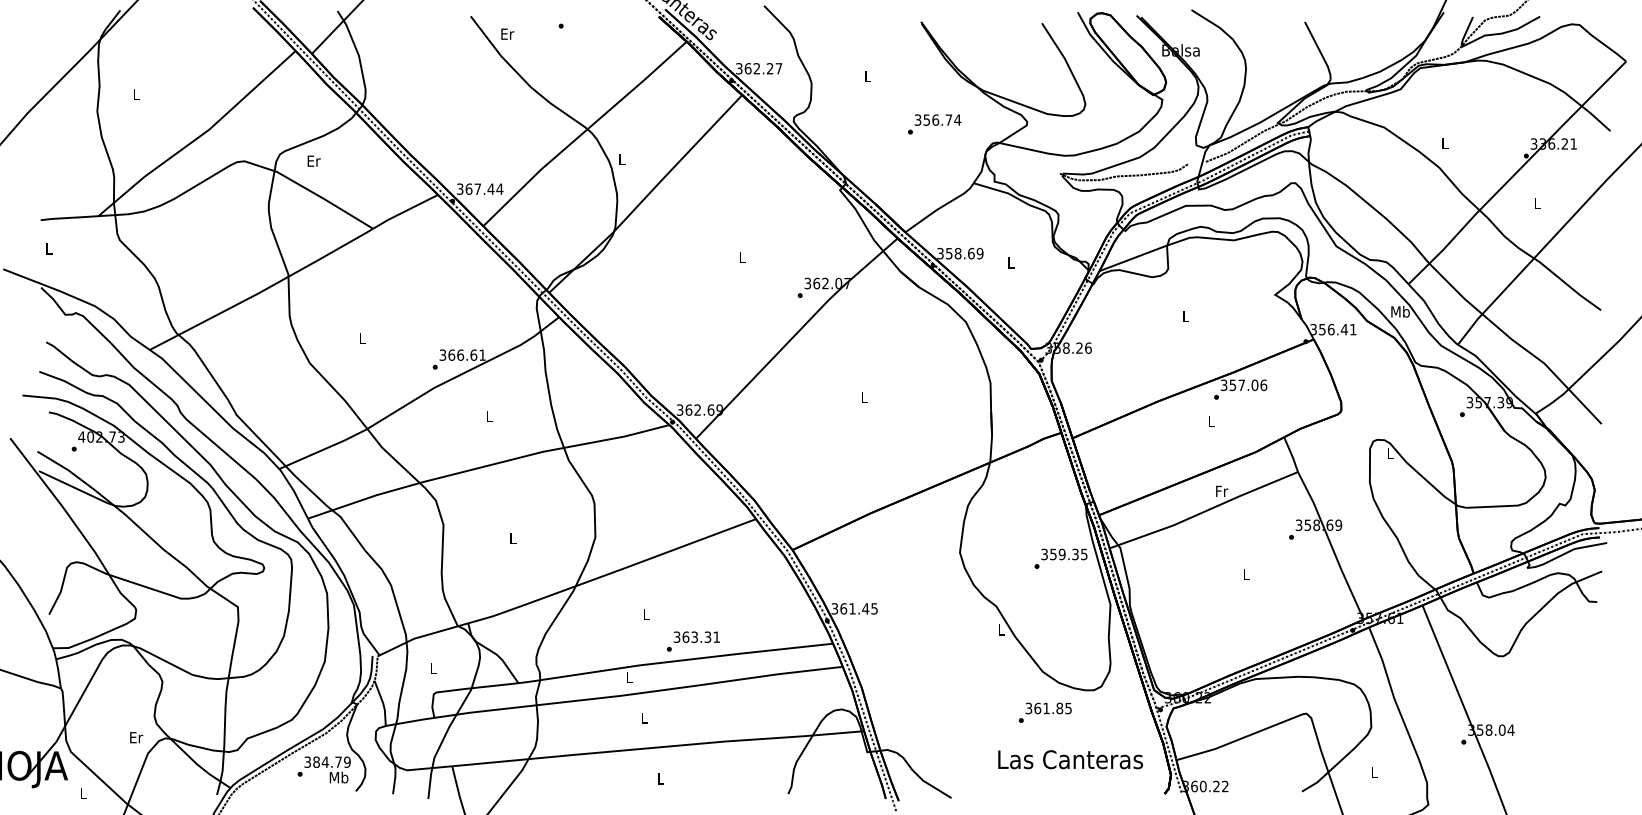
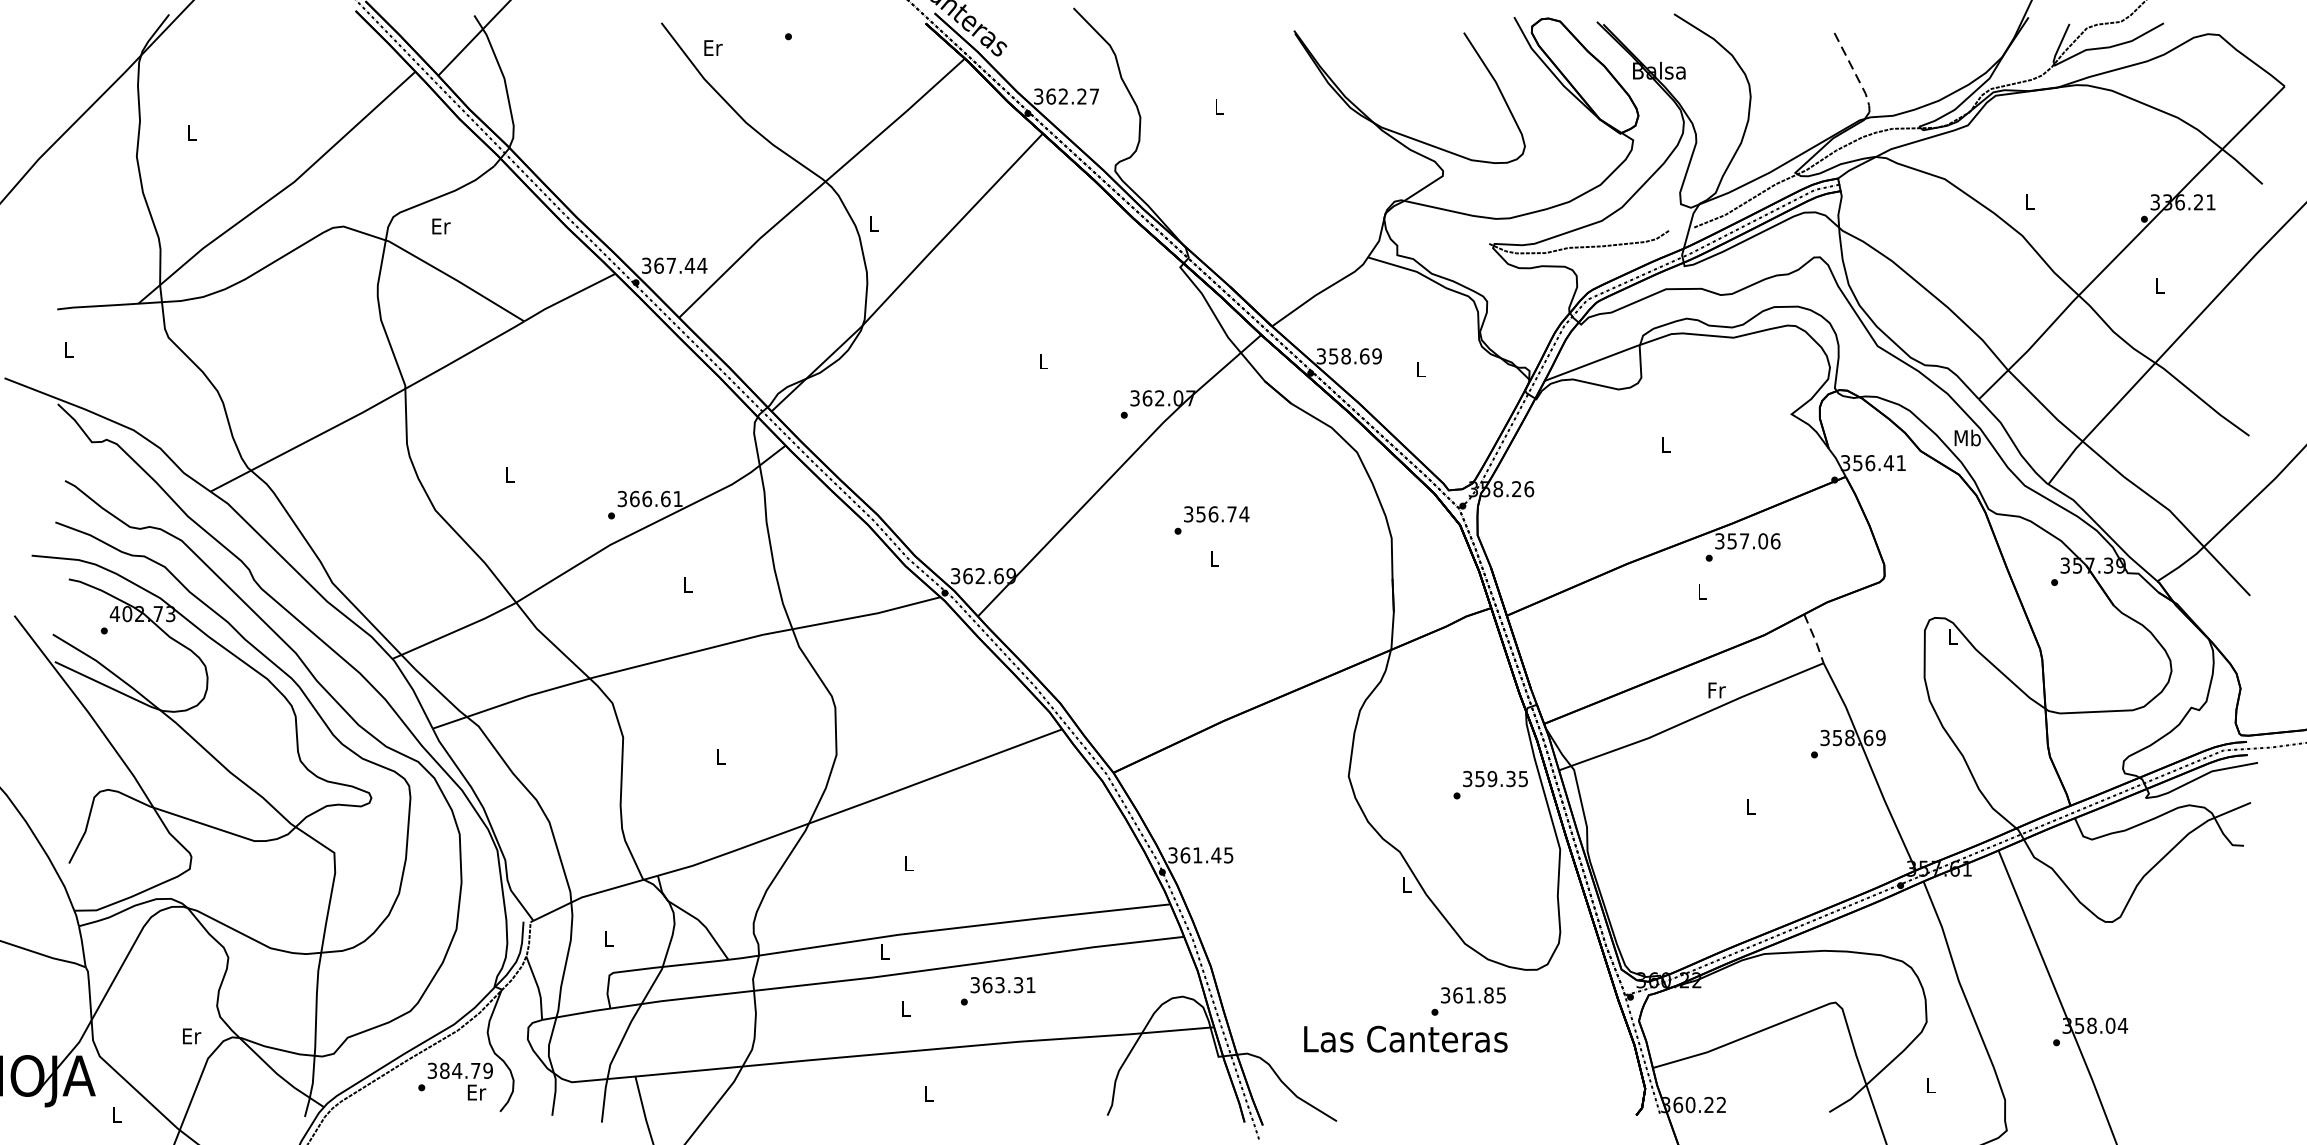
line: (1319, 50) -> (1853, 70), solid -> dashed
text: (934, 124) -> (1211, 520), moved
line: (1291, 455) -> (1814, 639), solid -> dashed
text: (693, 641) -> (998, 991), moved
text: (1070, 759) -> (1405, 1038), moved
text: (338, 777) -> (475, 1092), Mb -> Er

